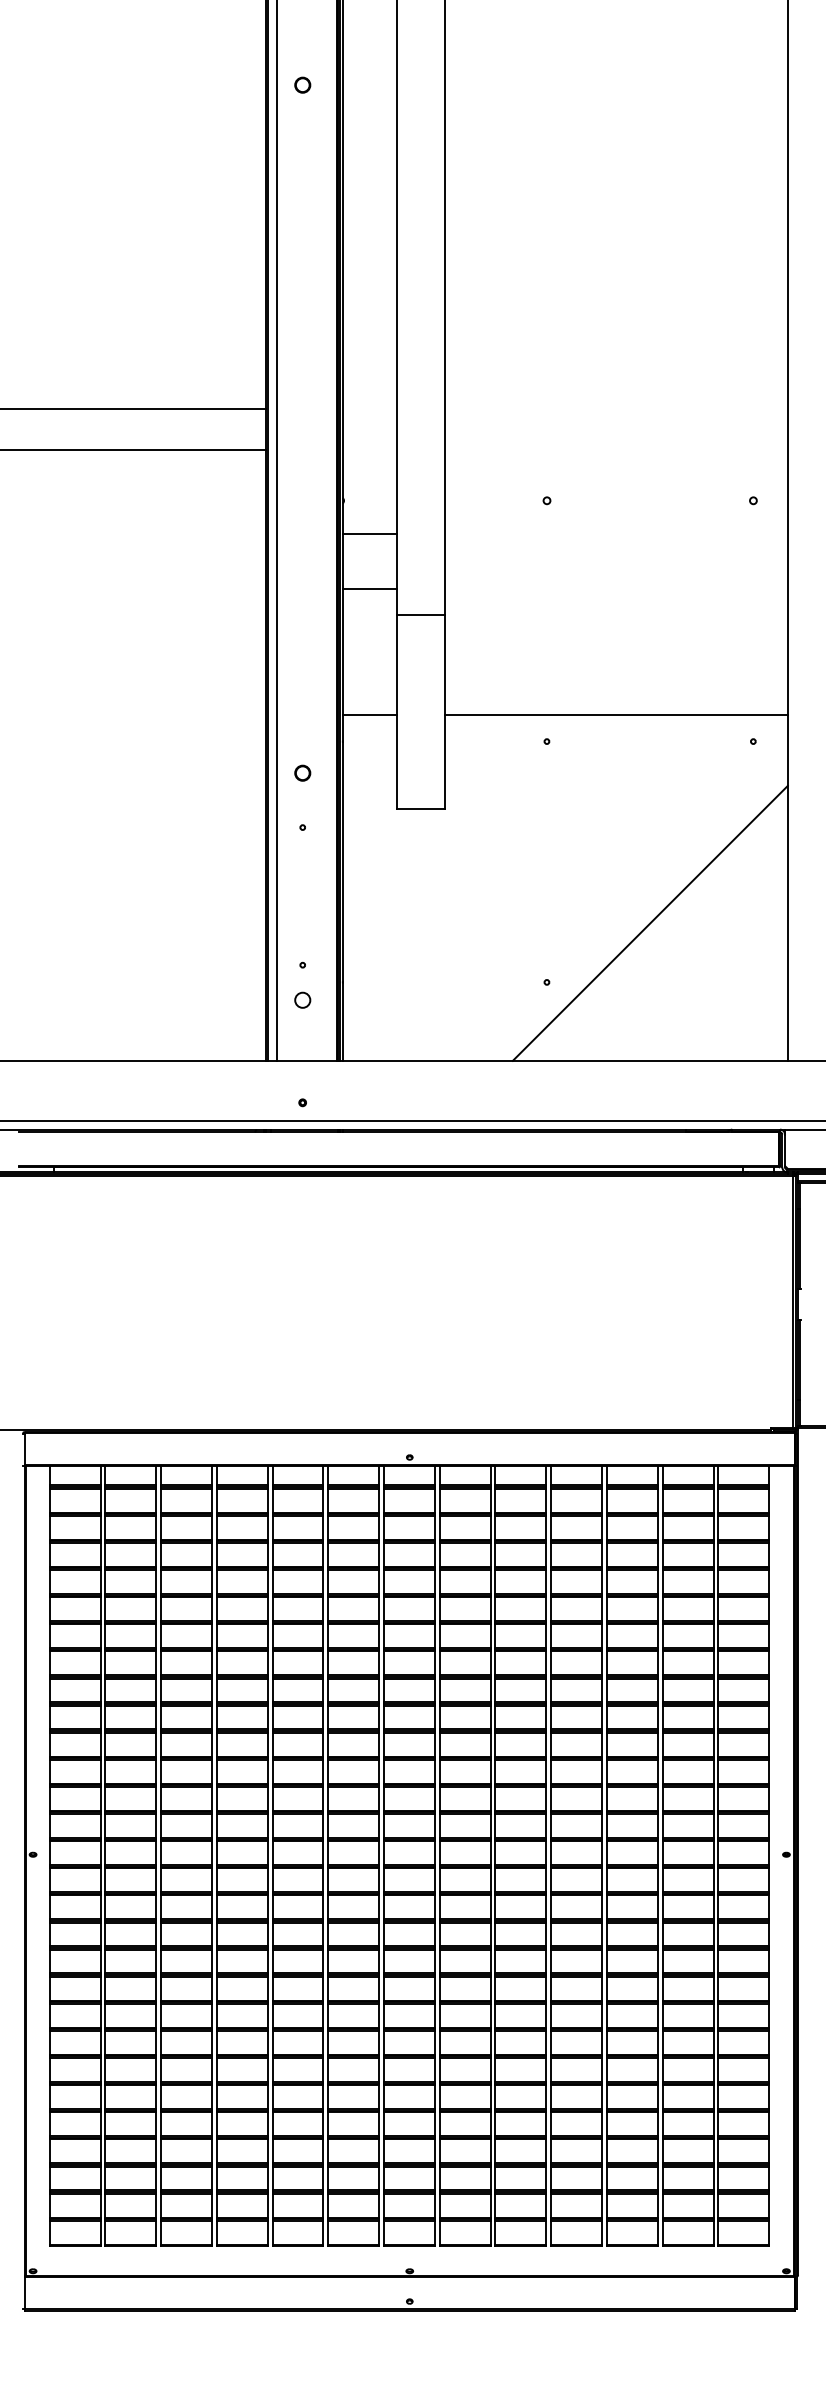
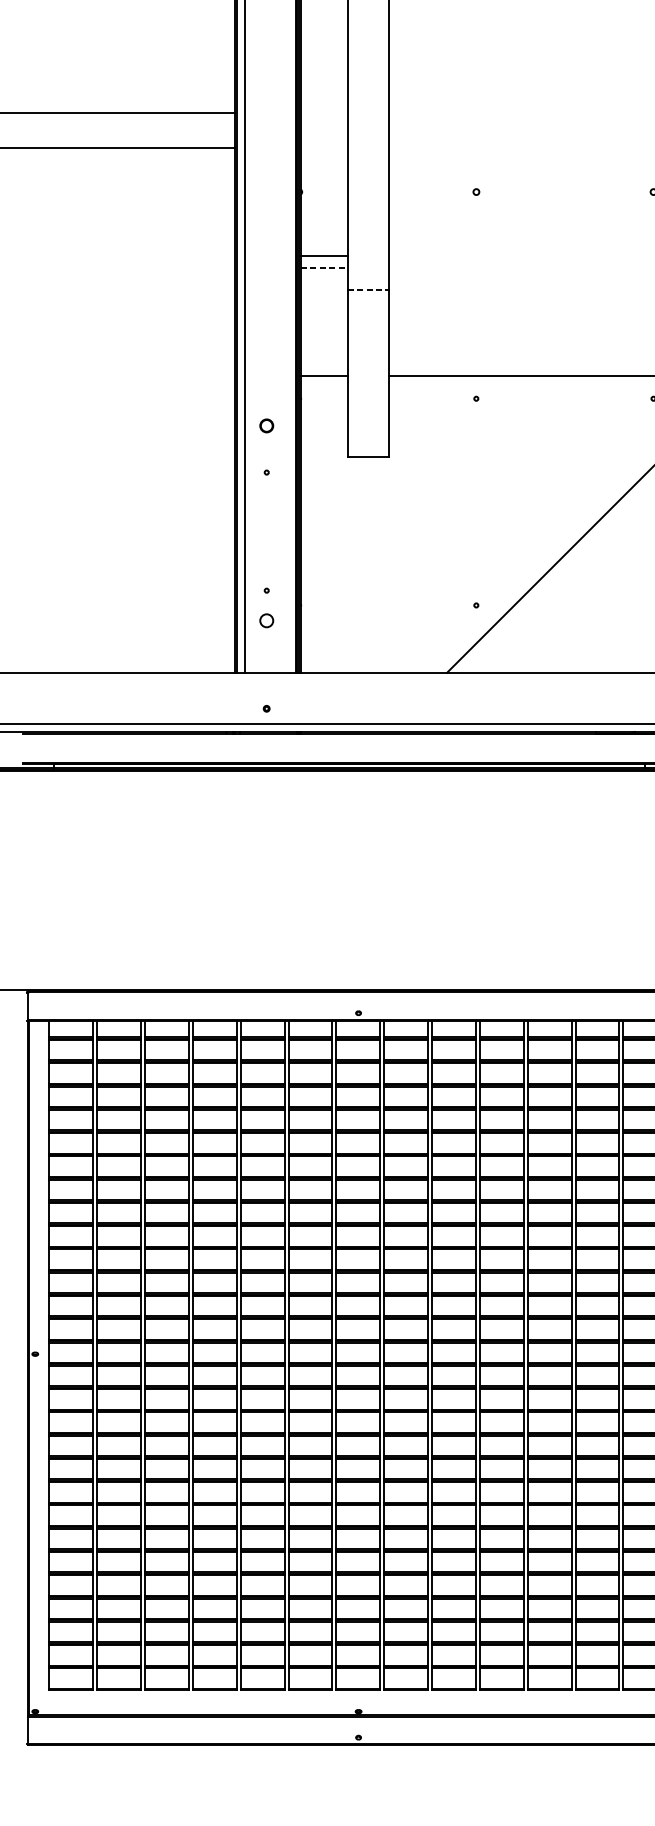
line: (369, 533) -> (324, 256), moved
line: (370, 588) -> (324, 267), solid -> dashed
line: (421, 614) -> (368, 289), solid -> dashed

